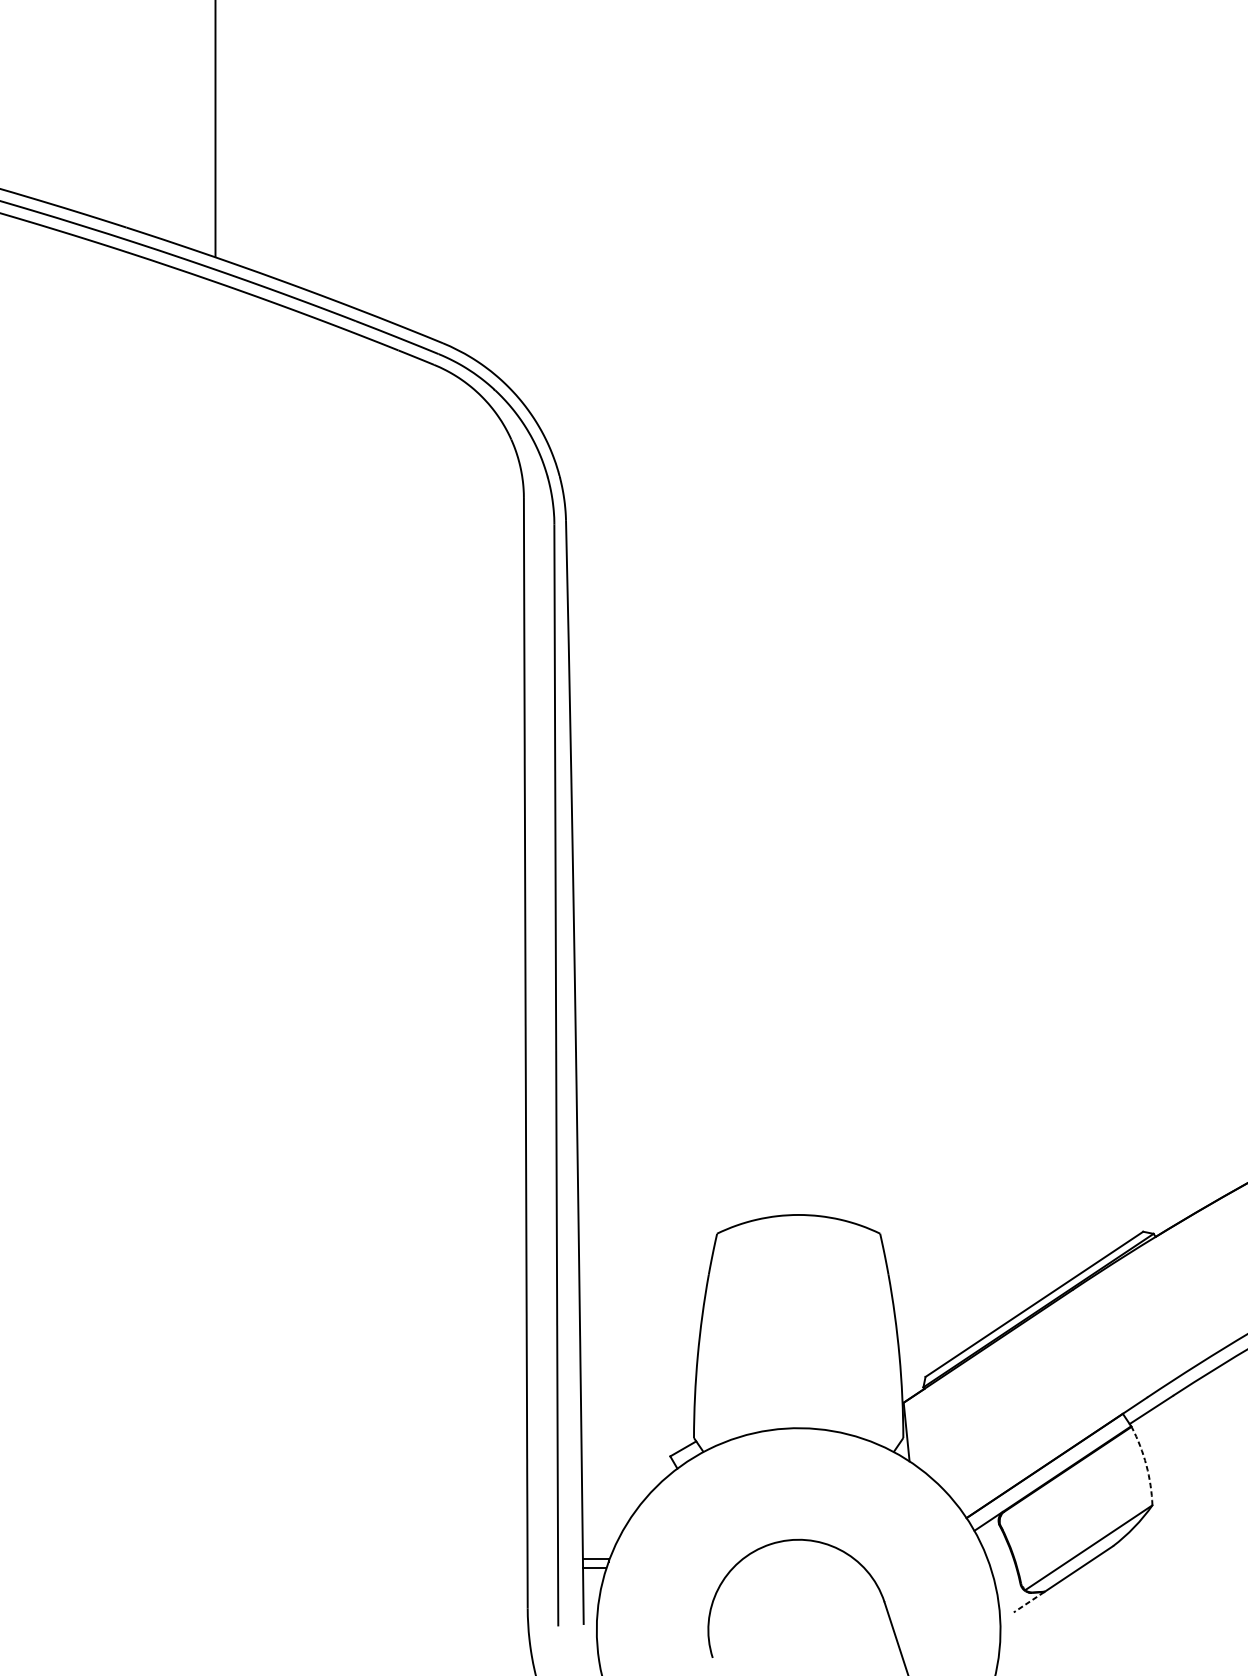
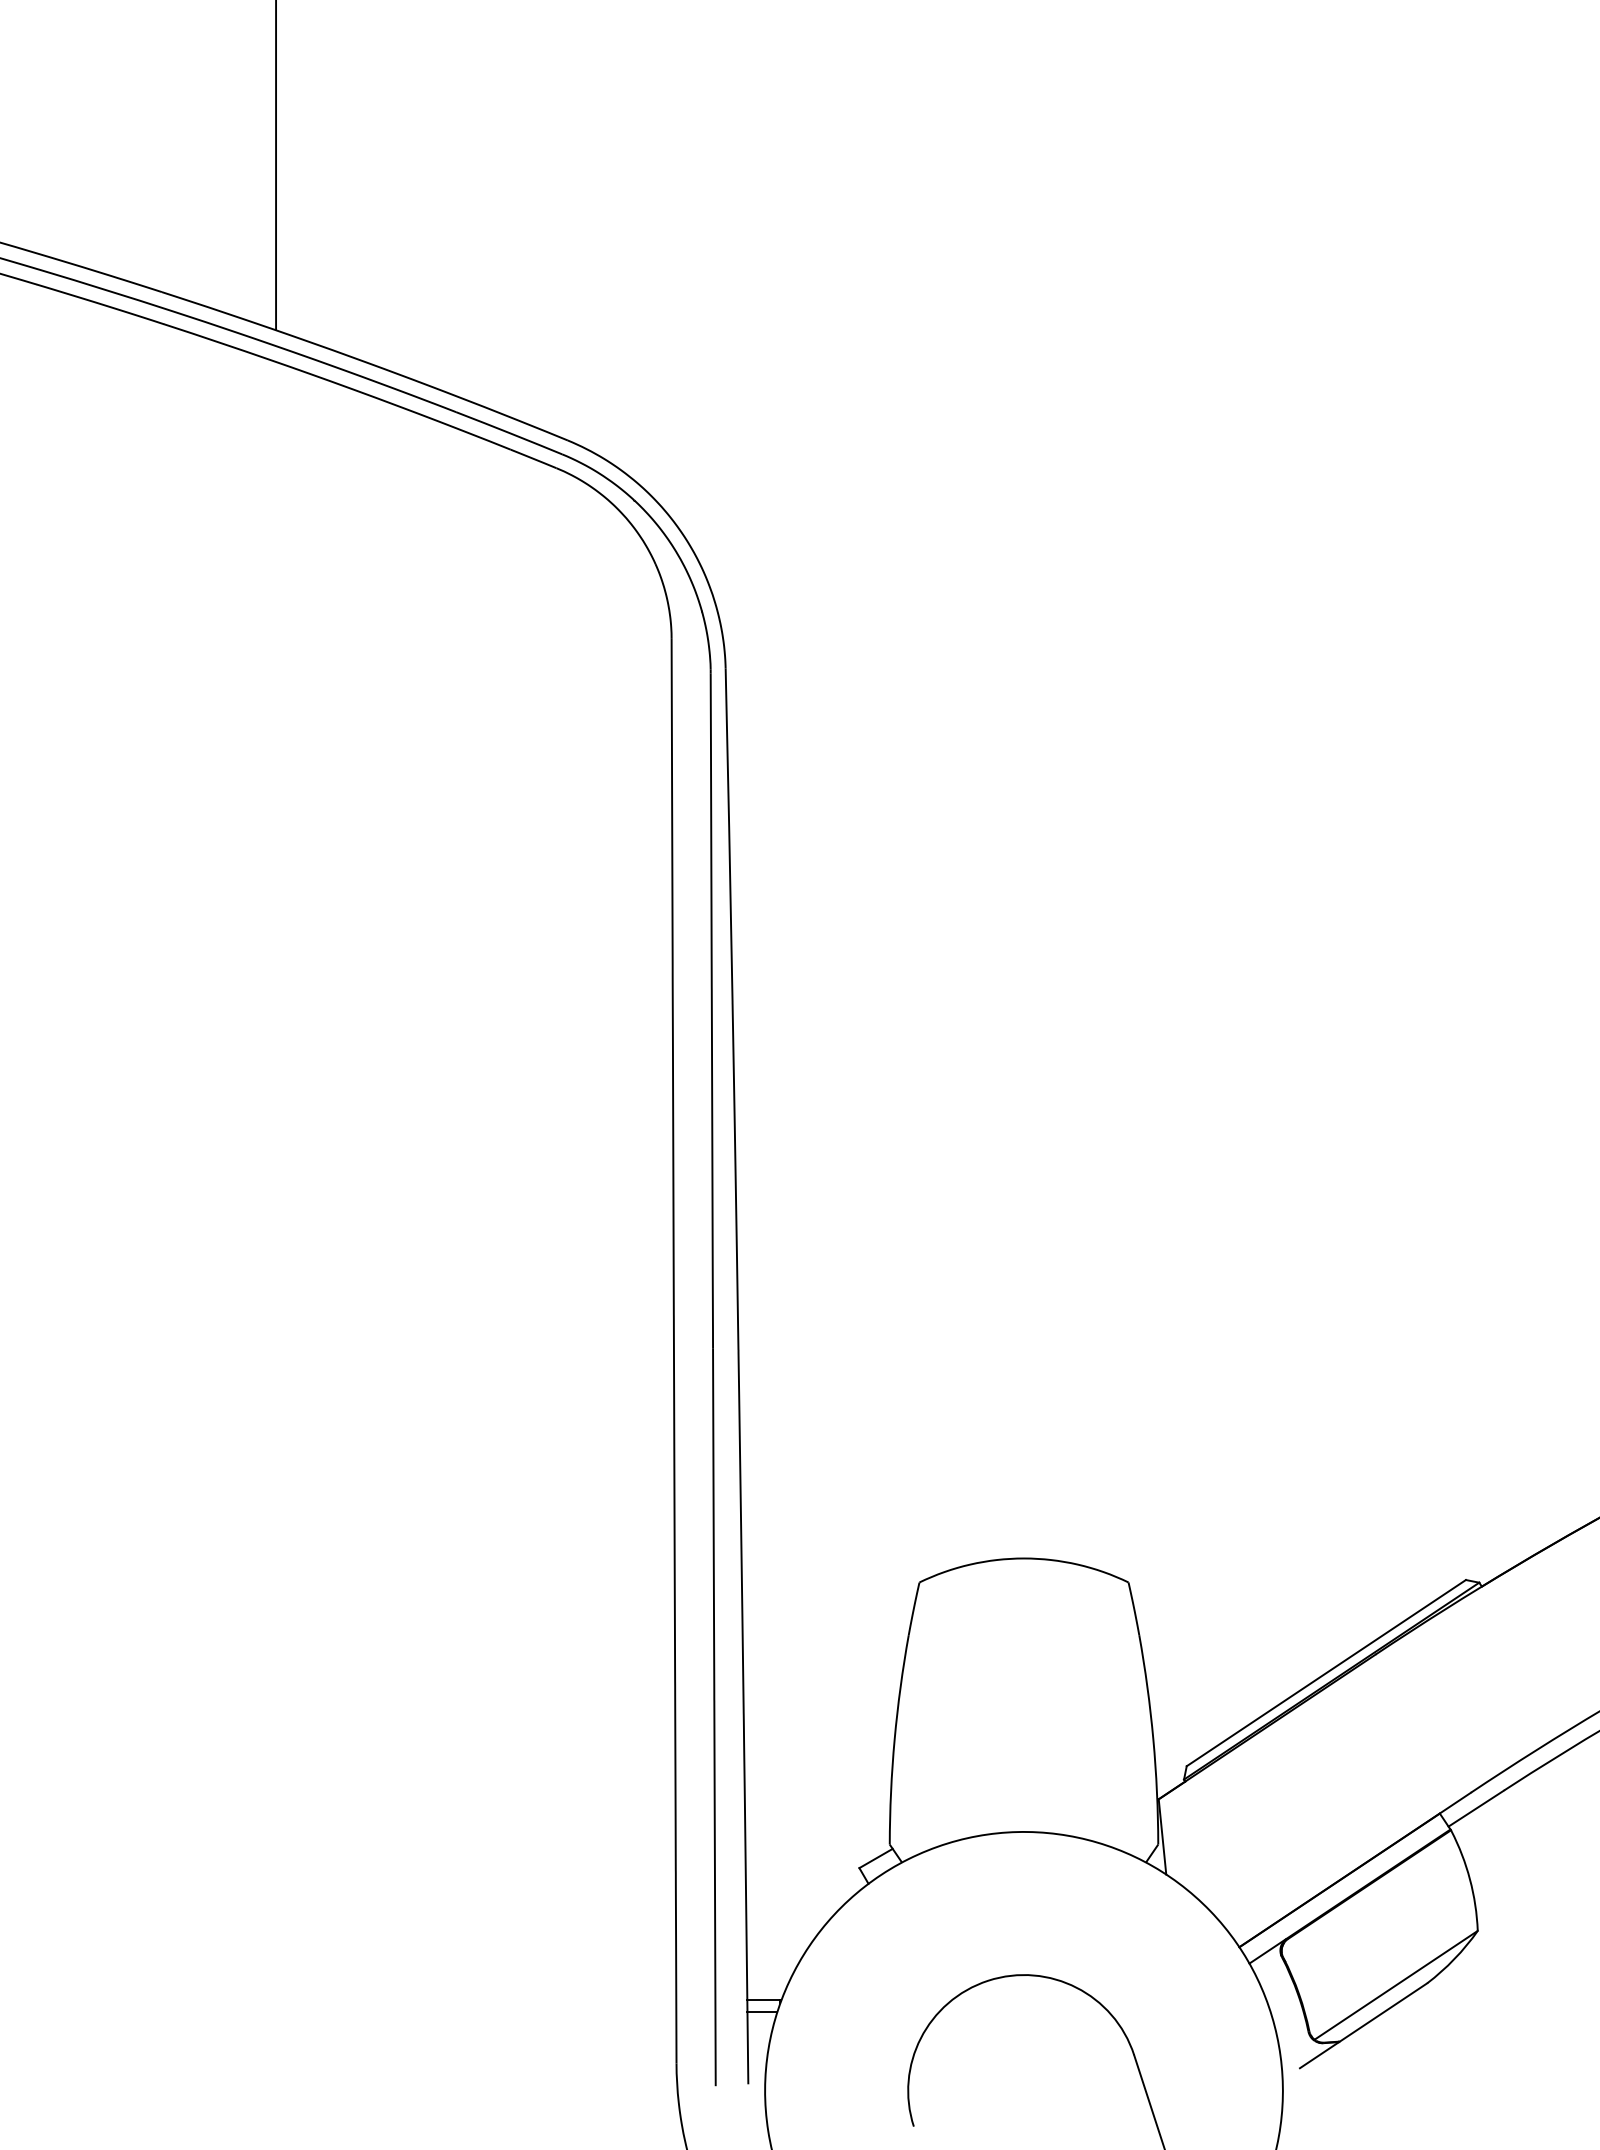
arc: (1146, 1465) -> (1470, 1879), dashed -> solid
line: (1029, 1602) -> (1319, 2055), dashed -> solid

